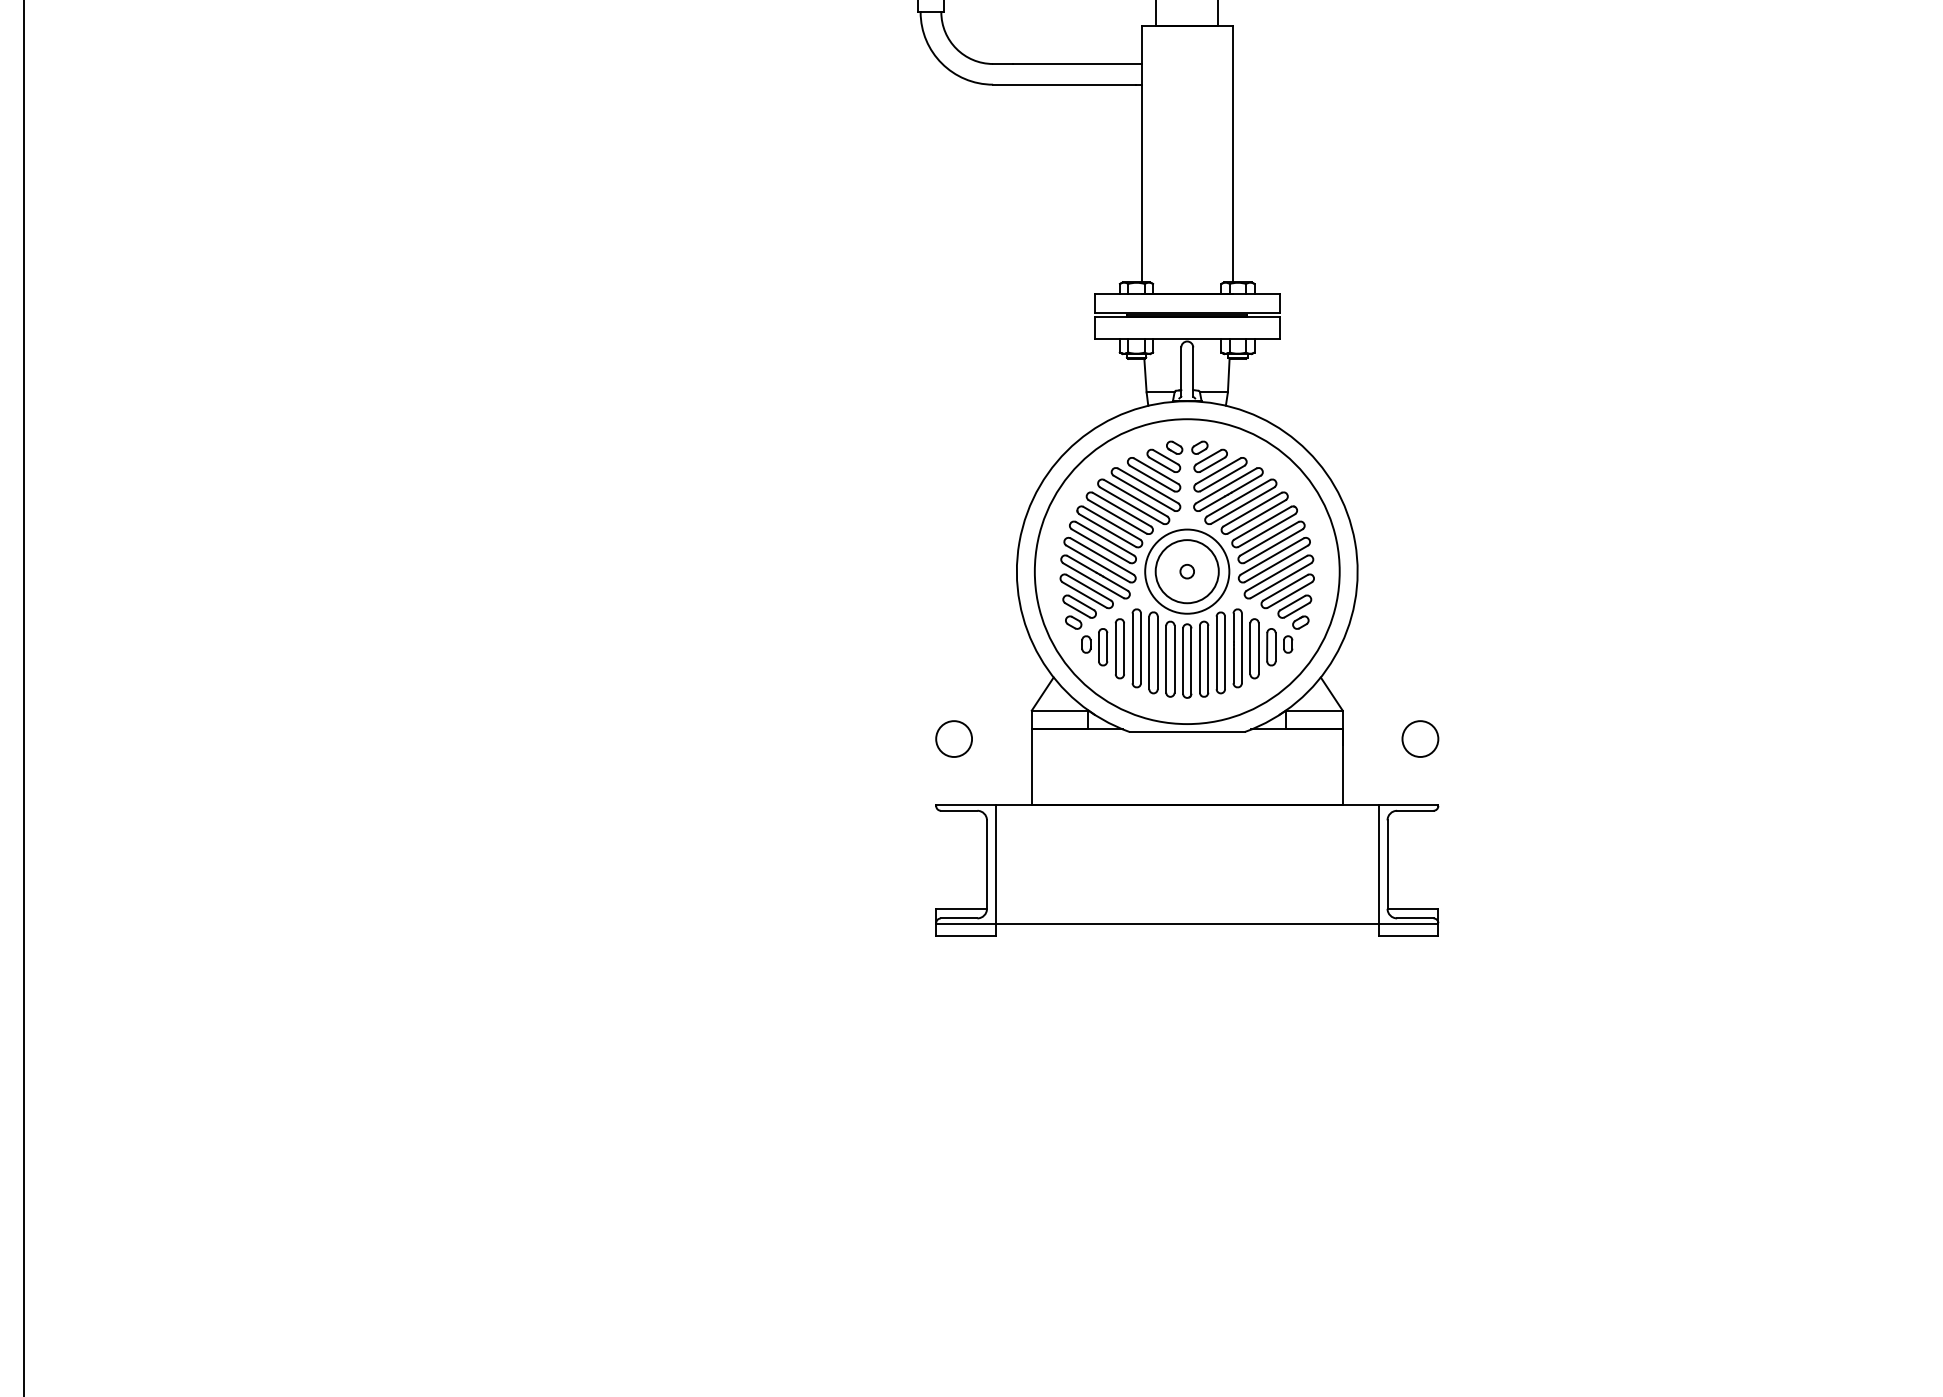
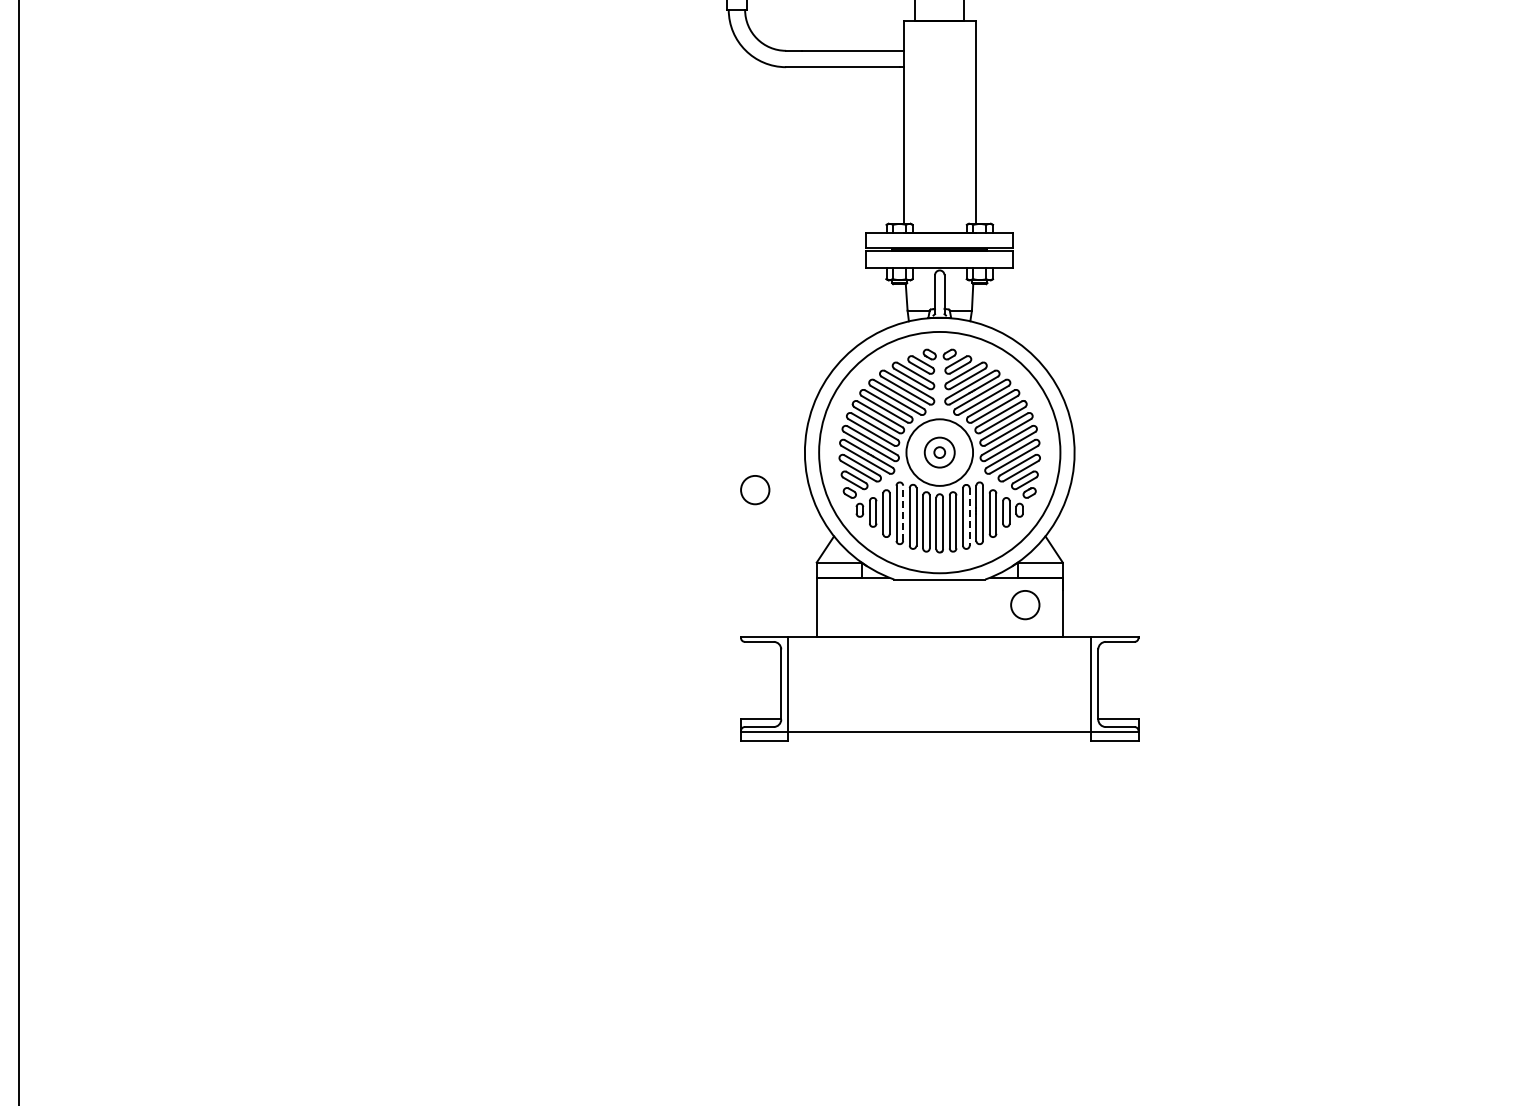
circle: (1186, 571) -> (939, 452), size x0.6
line: (1141, 648) -> (903, 513), solid -> dashed
line: (1224, 652) -> (969, 516), solid -> dashed
circle: (954, 739) -> (755, 490), moved
circle: (1420, 739) -> (1025, 605), moved

